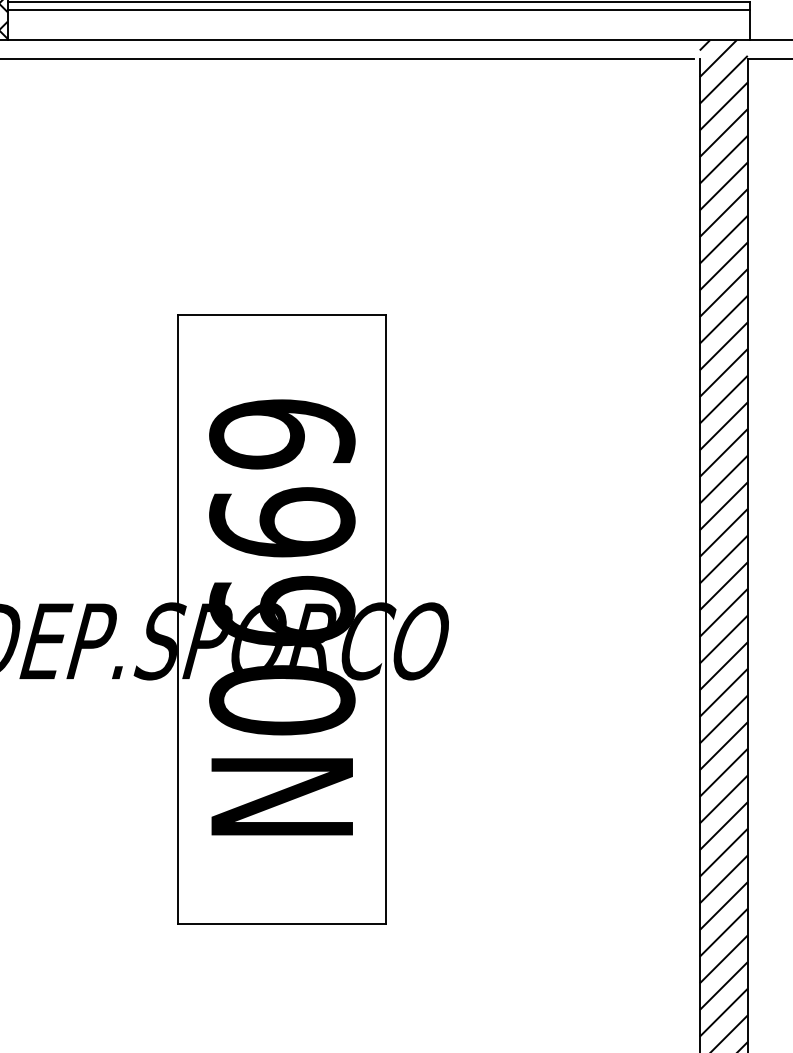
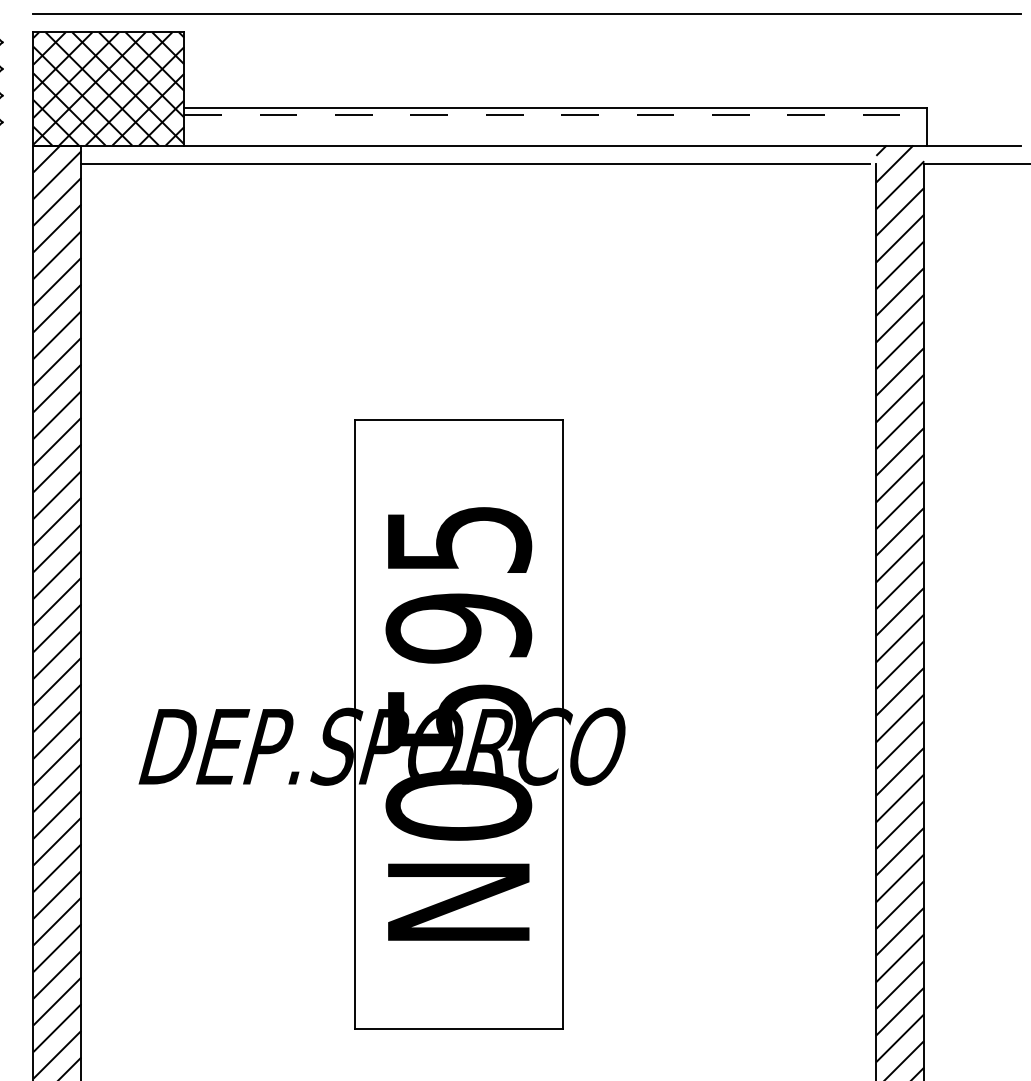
line: (379, 10) -> (556, 115), solid -> dashed
text: (281, 522) -> (458, 627), N0669 -> N0595

